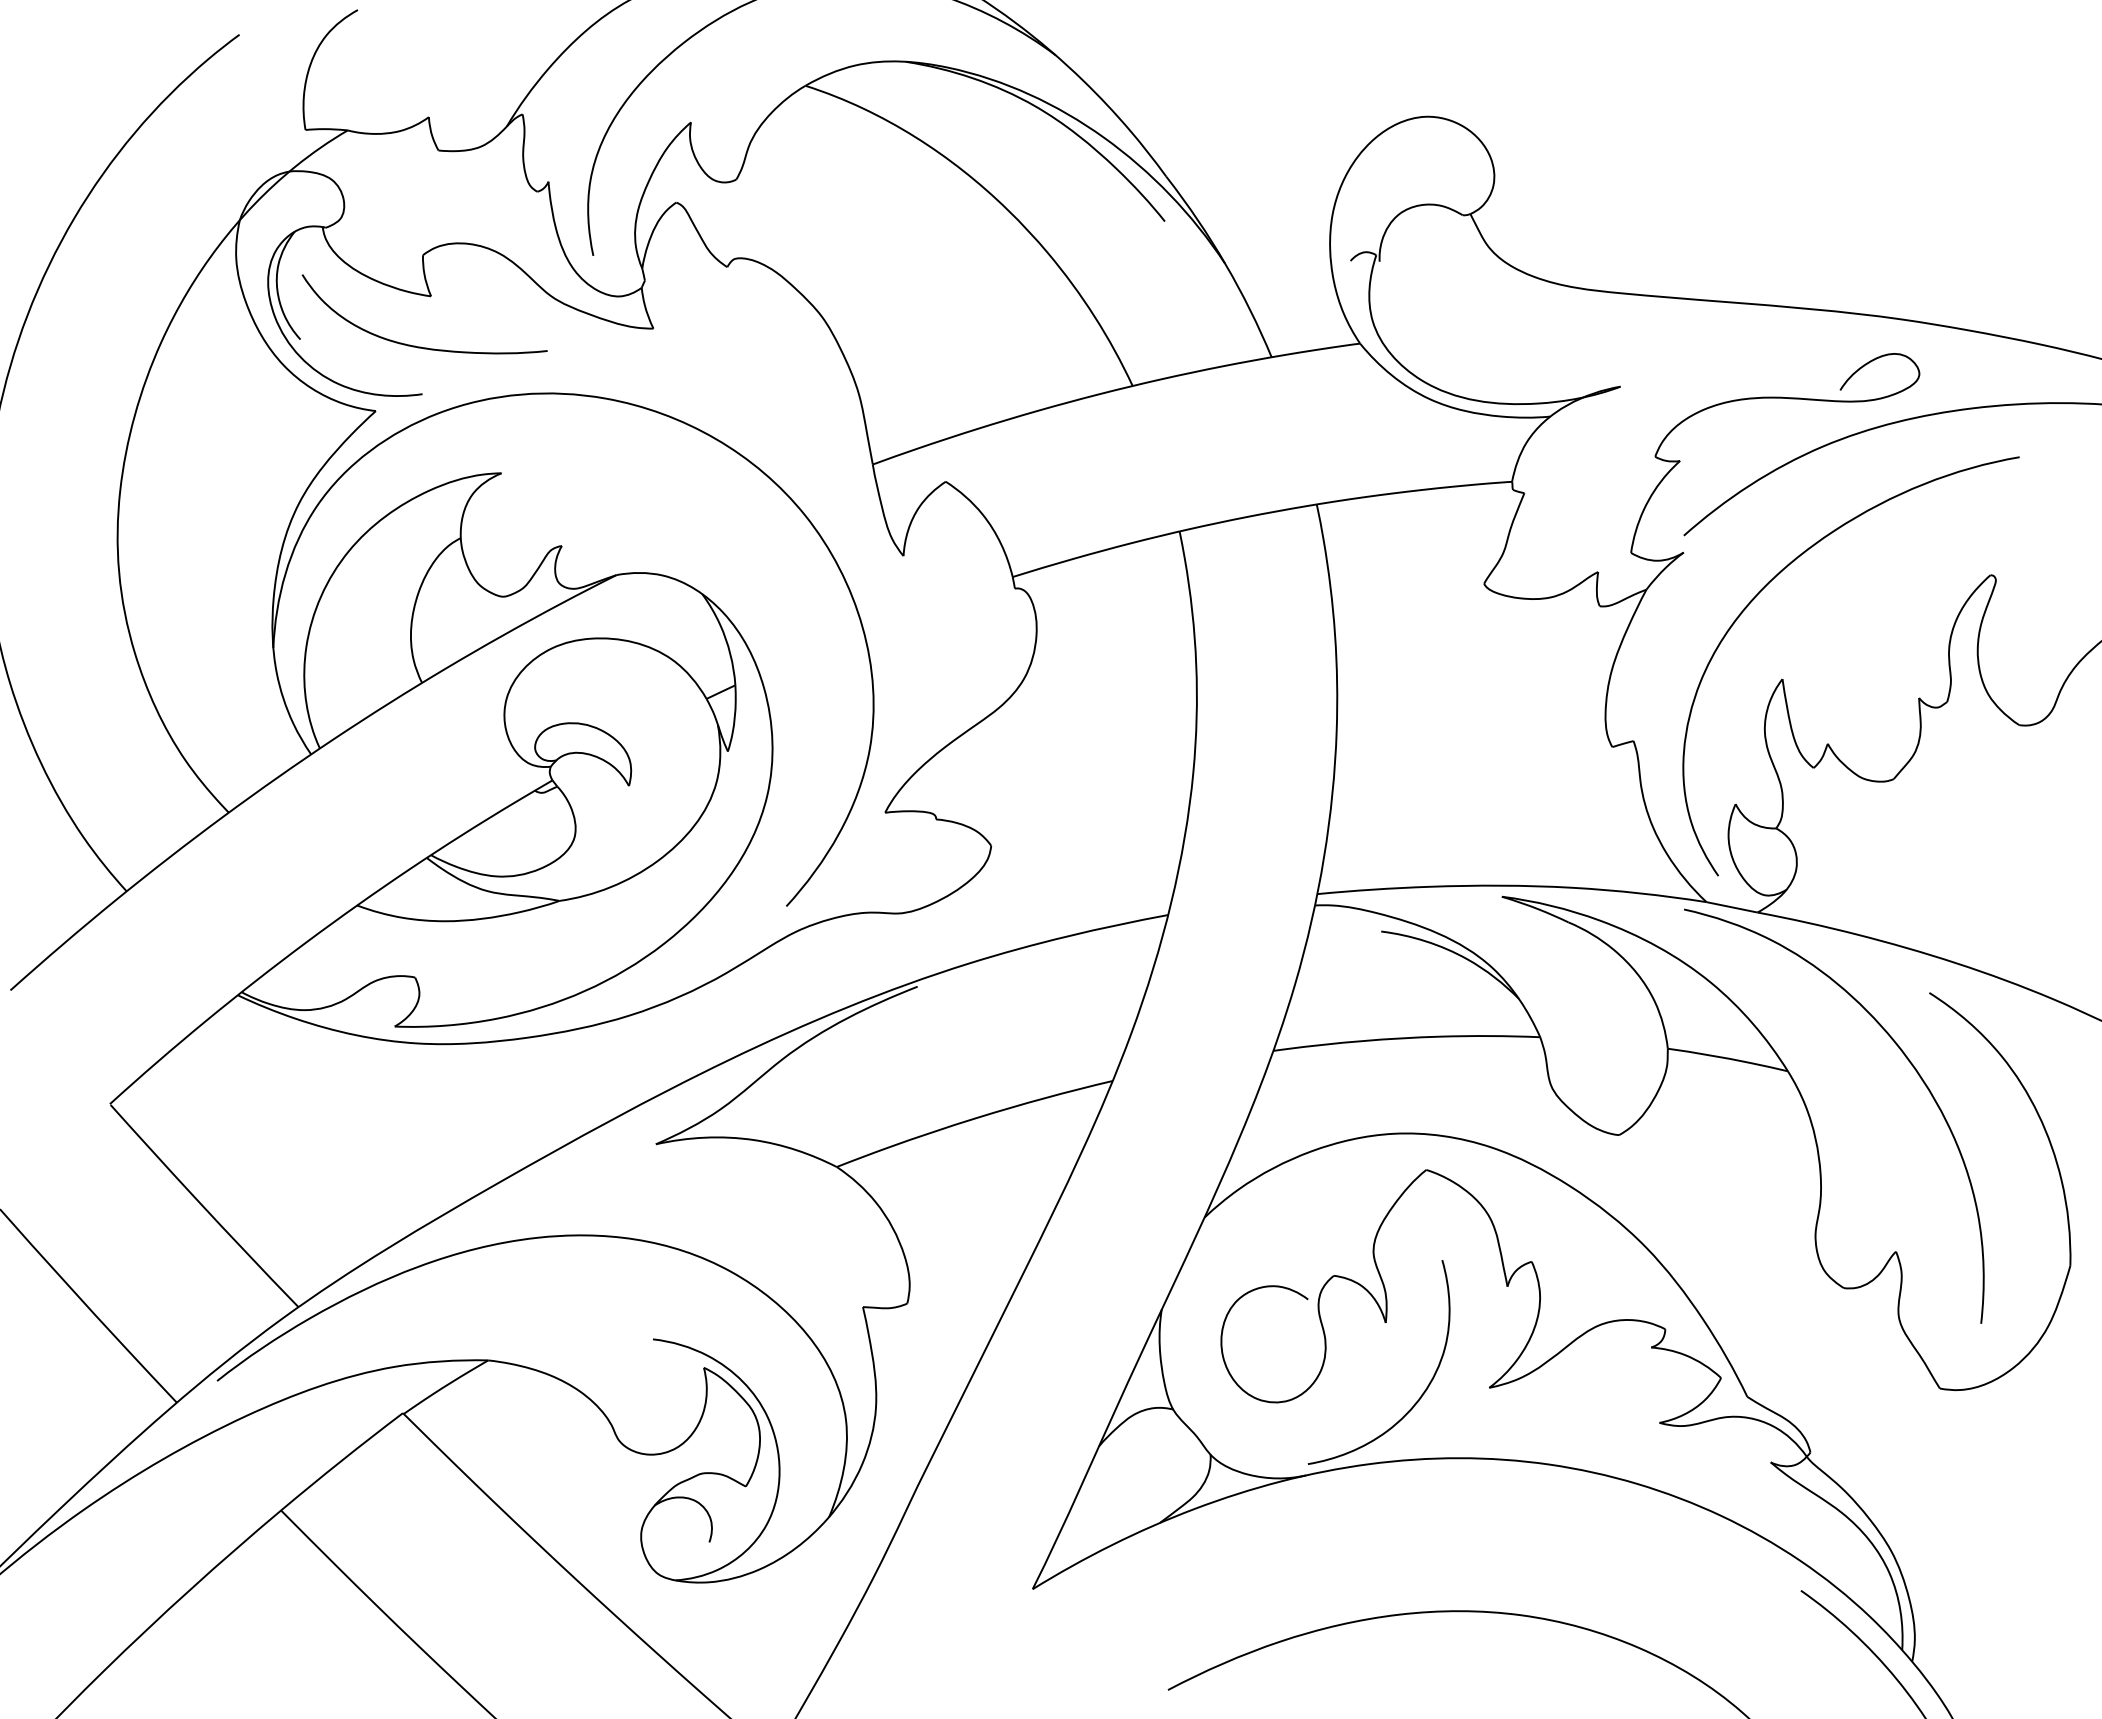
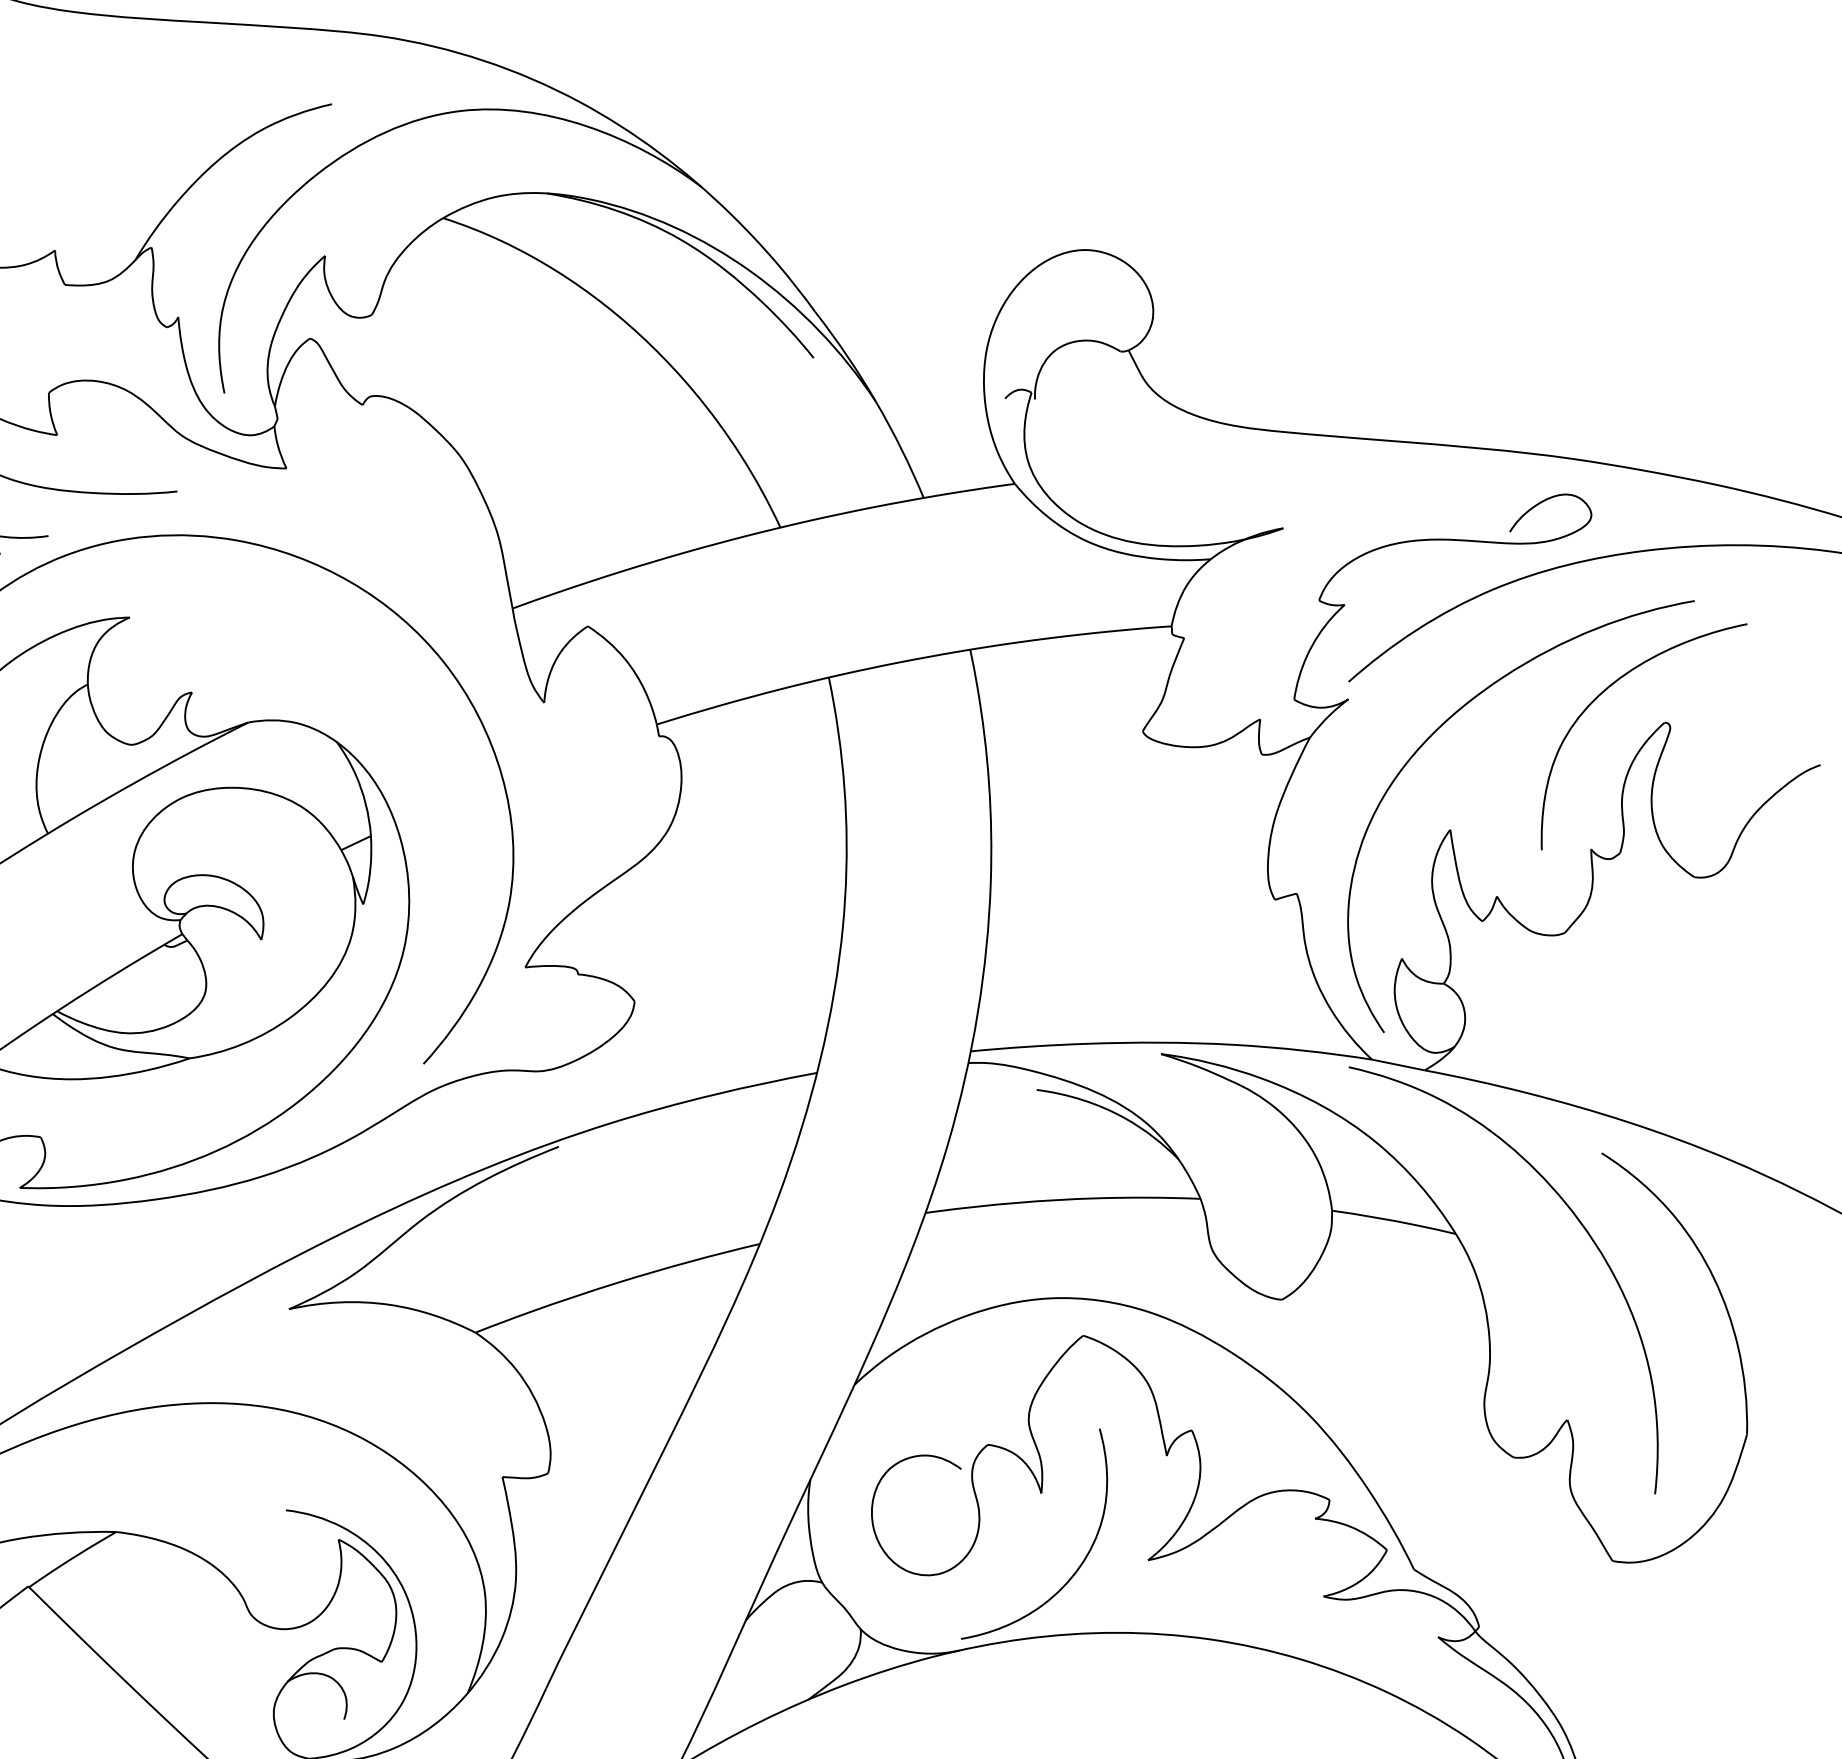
curve: (1931, 546) -> (1603, 693), added

